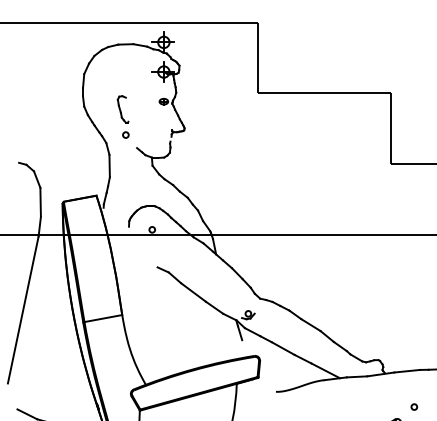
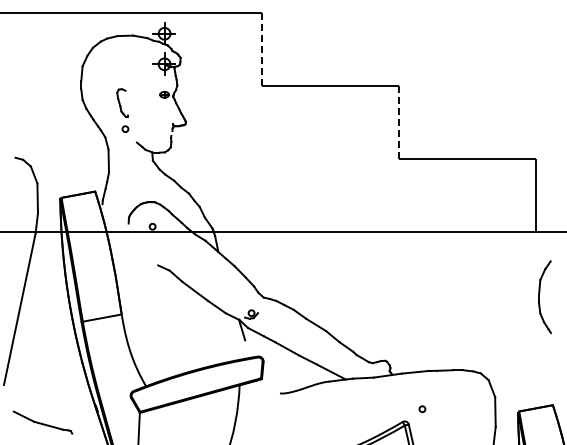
line: (258, 57) -> (261, 49), solid -> dashed
line: (391, 128) -> (398, 122), solid -> dashed

